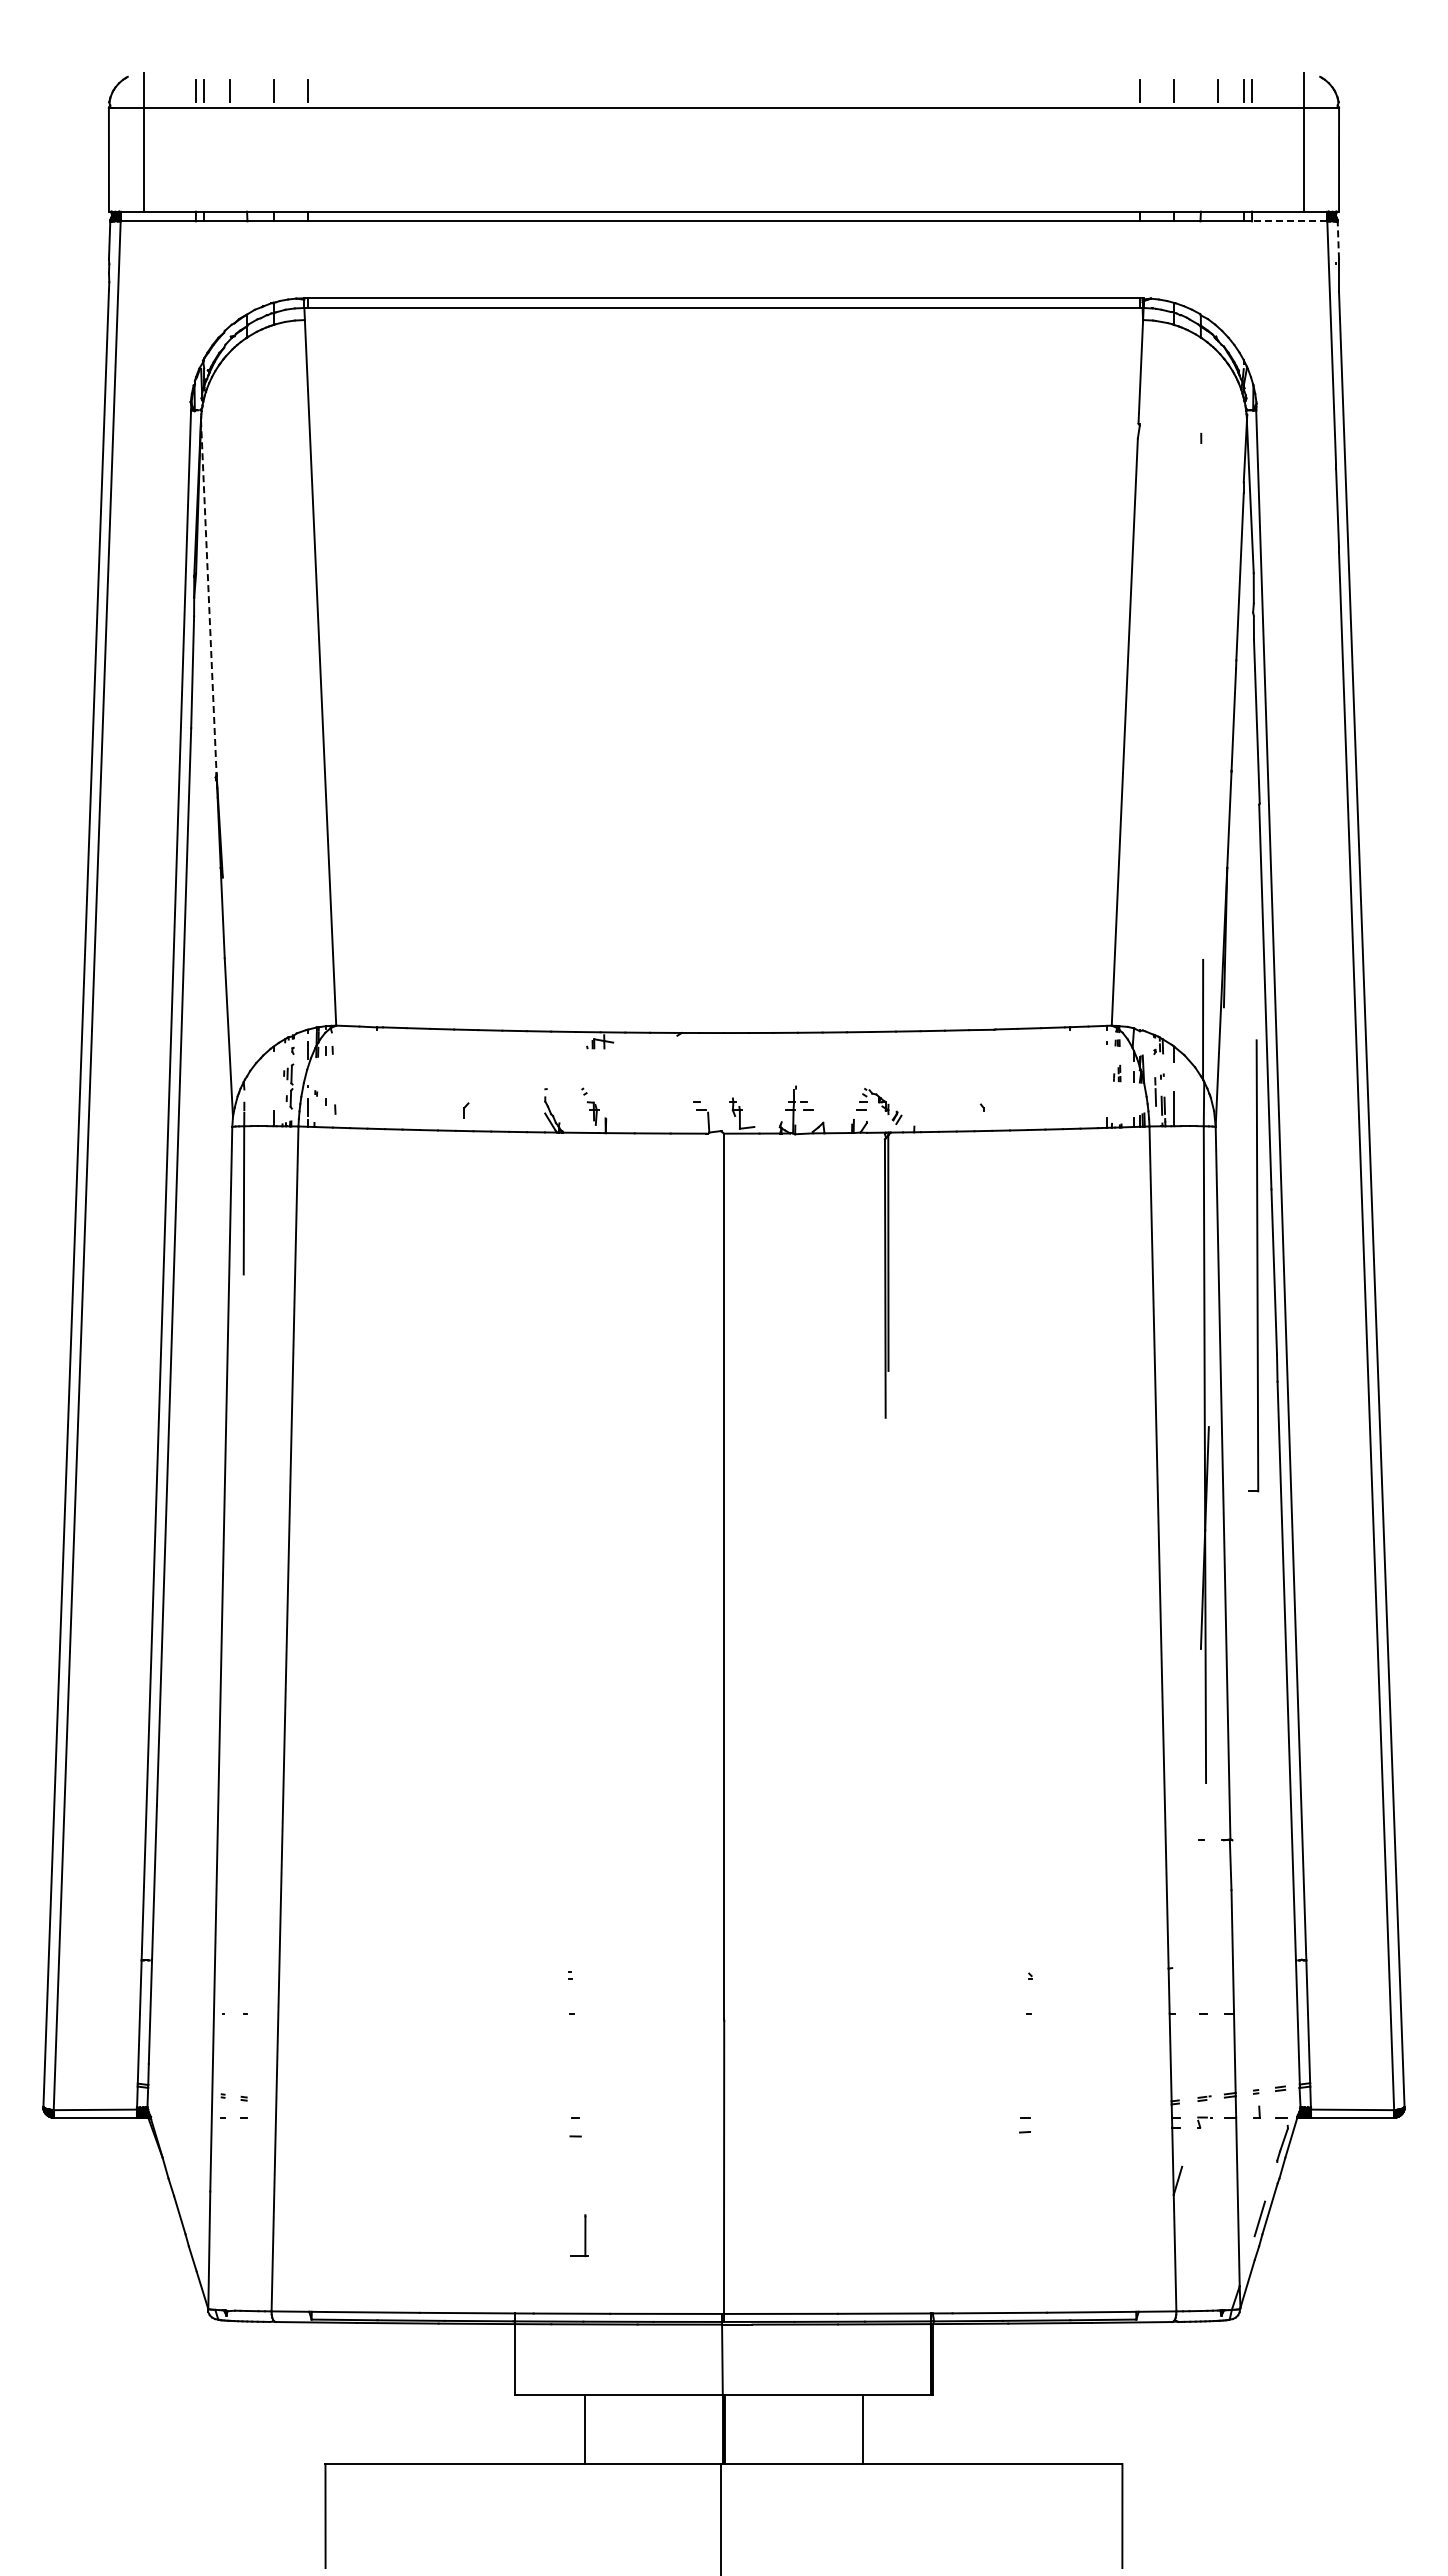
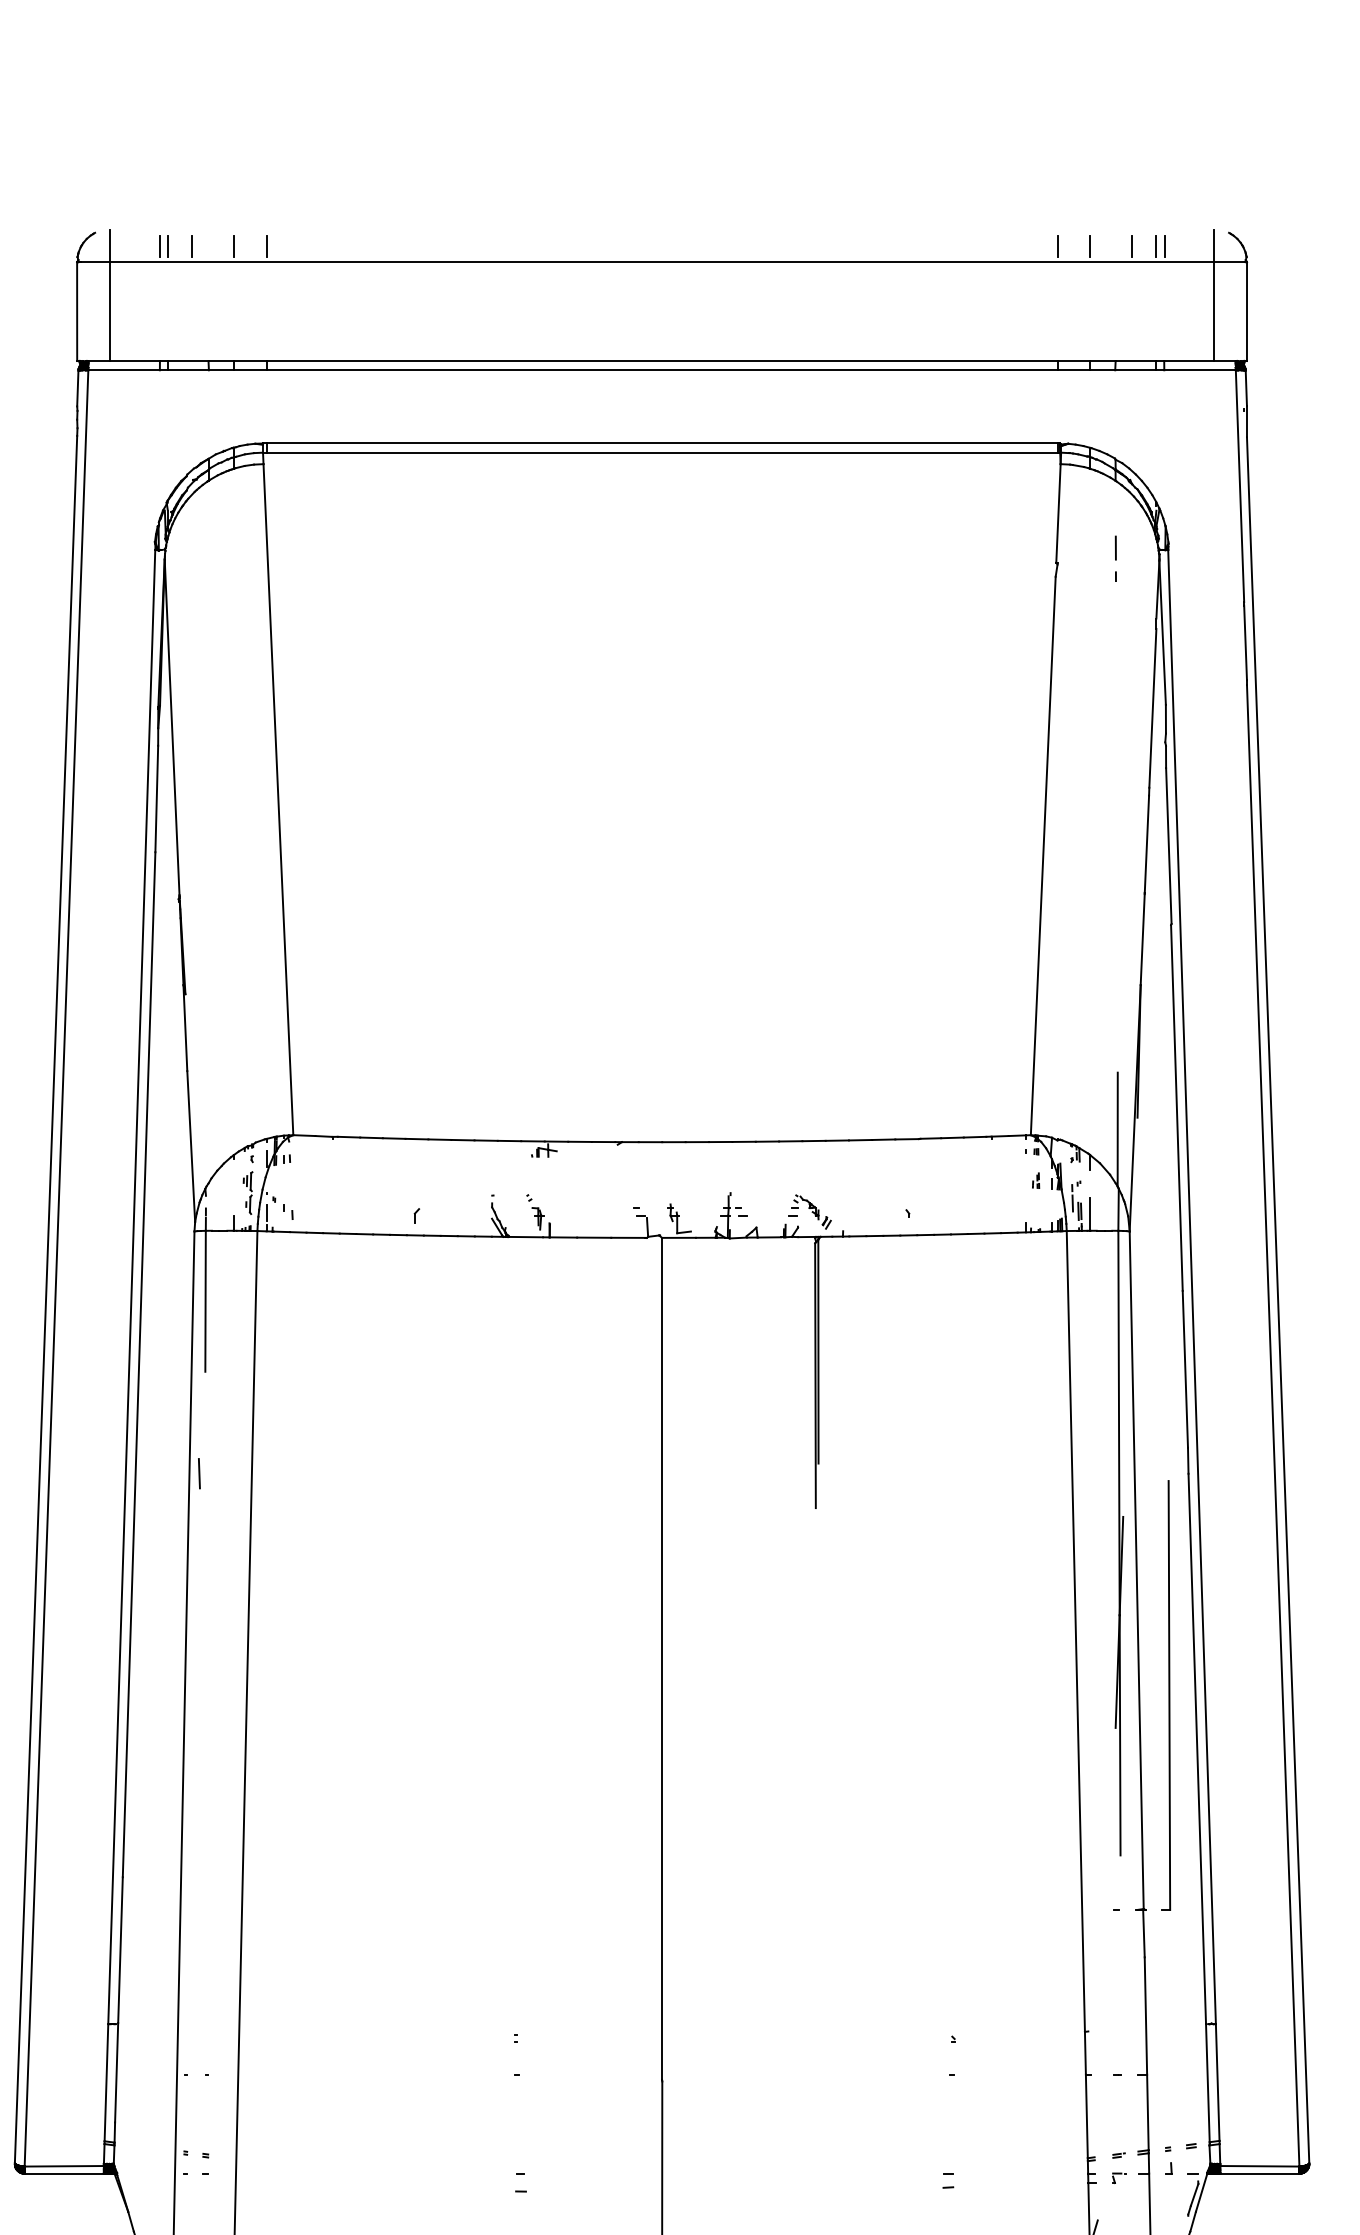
line: (1289, 221) -> (1199, 370), dashed -> solid
line: (1338, 240) -> (1246, 388), dashed -> solid
line: (1201, 408) -> (1116, 548), added
line: (208, 596) -> (171, 727), dashed -> solid
part: (1253, 1265) -> (1165, 1695), moved
line: (237, 1381) -> (199, 1473), added

